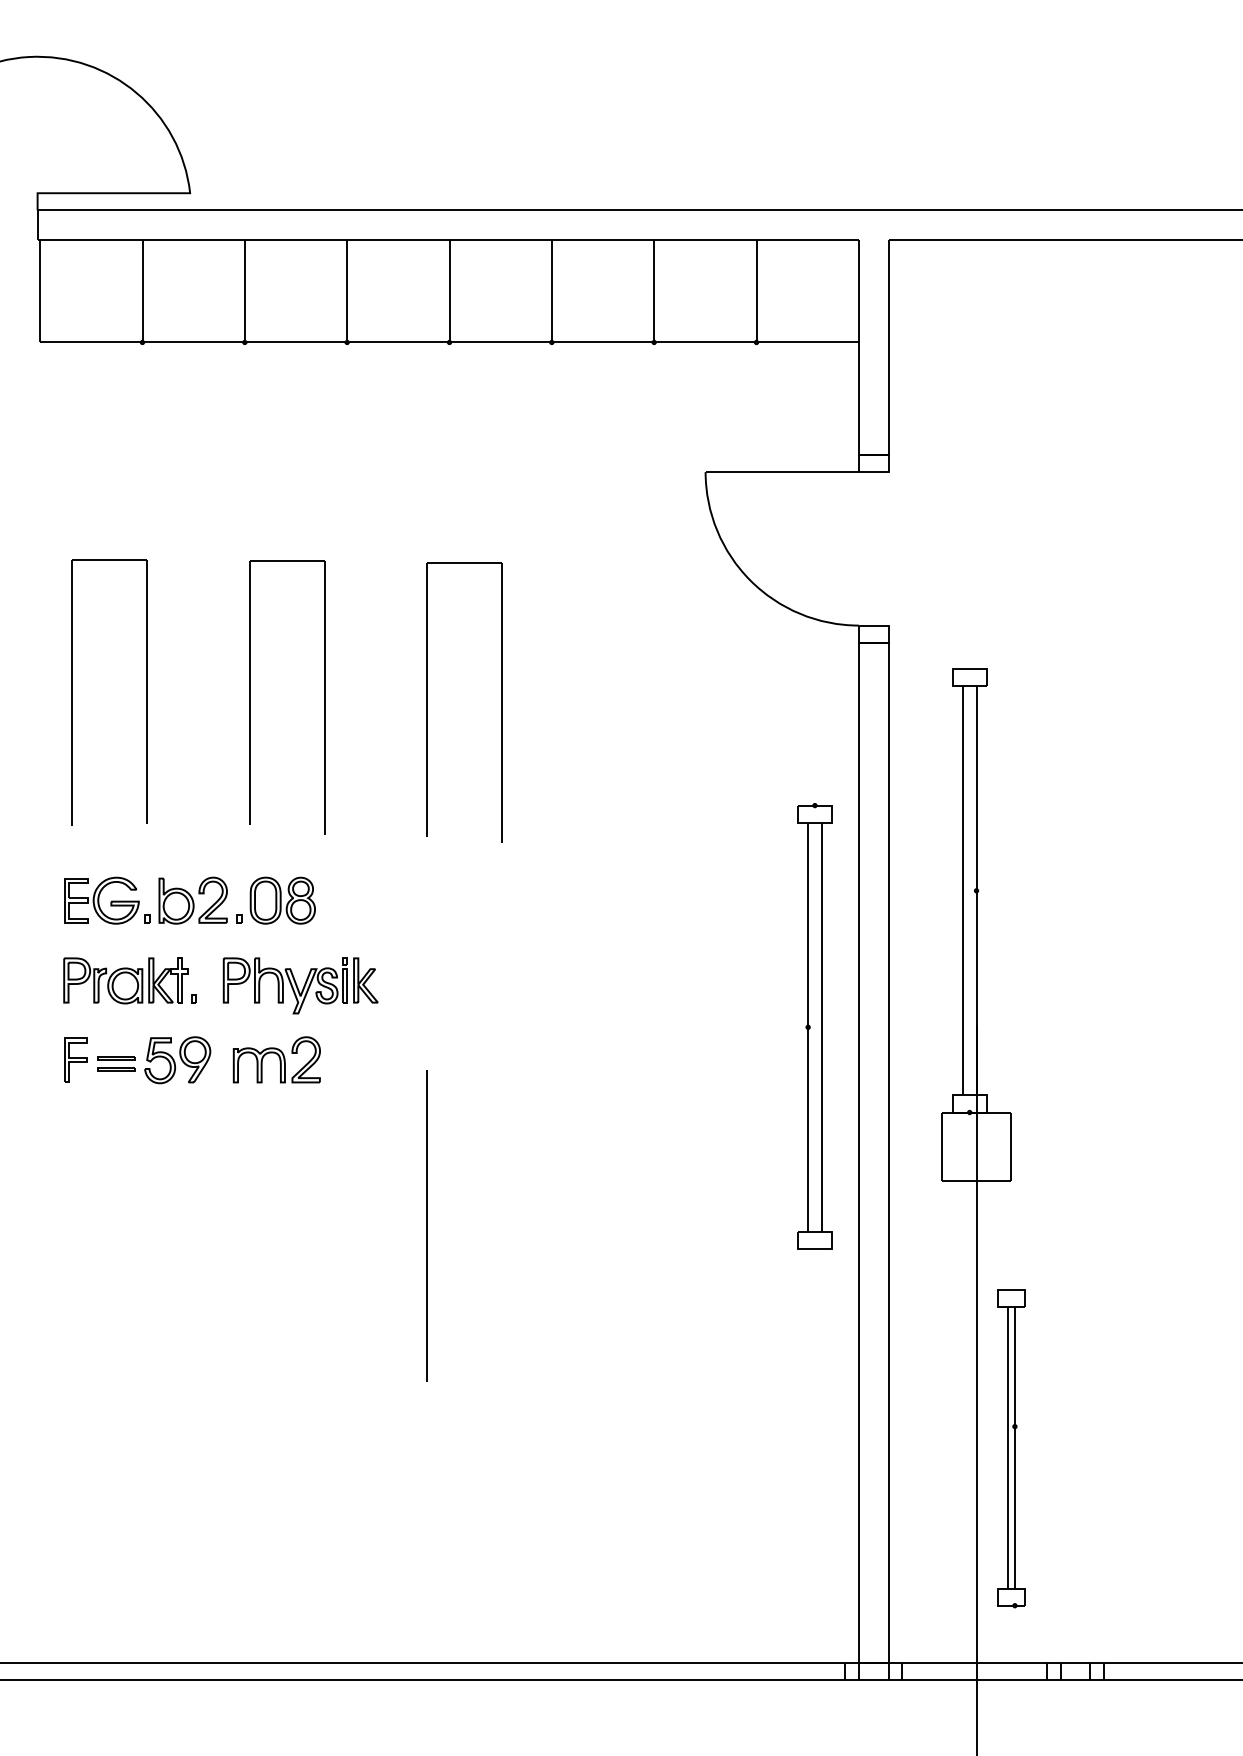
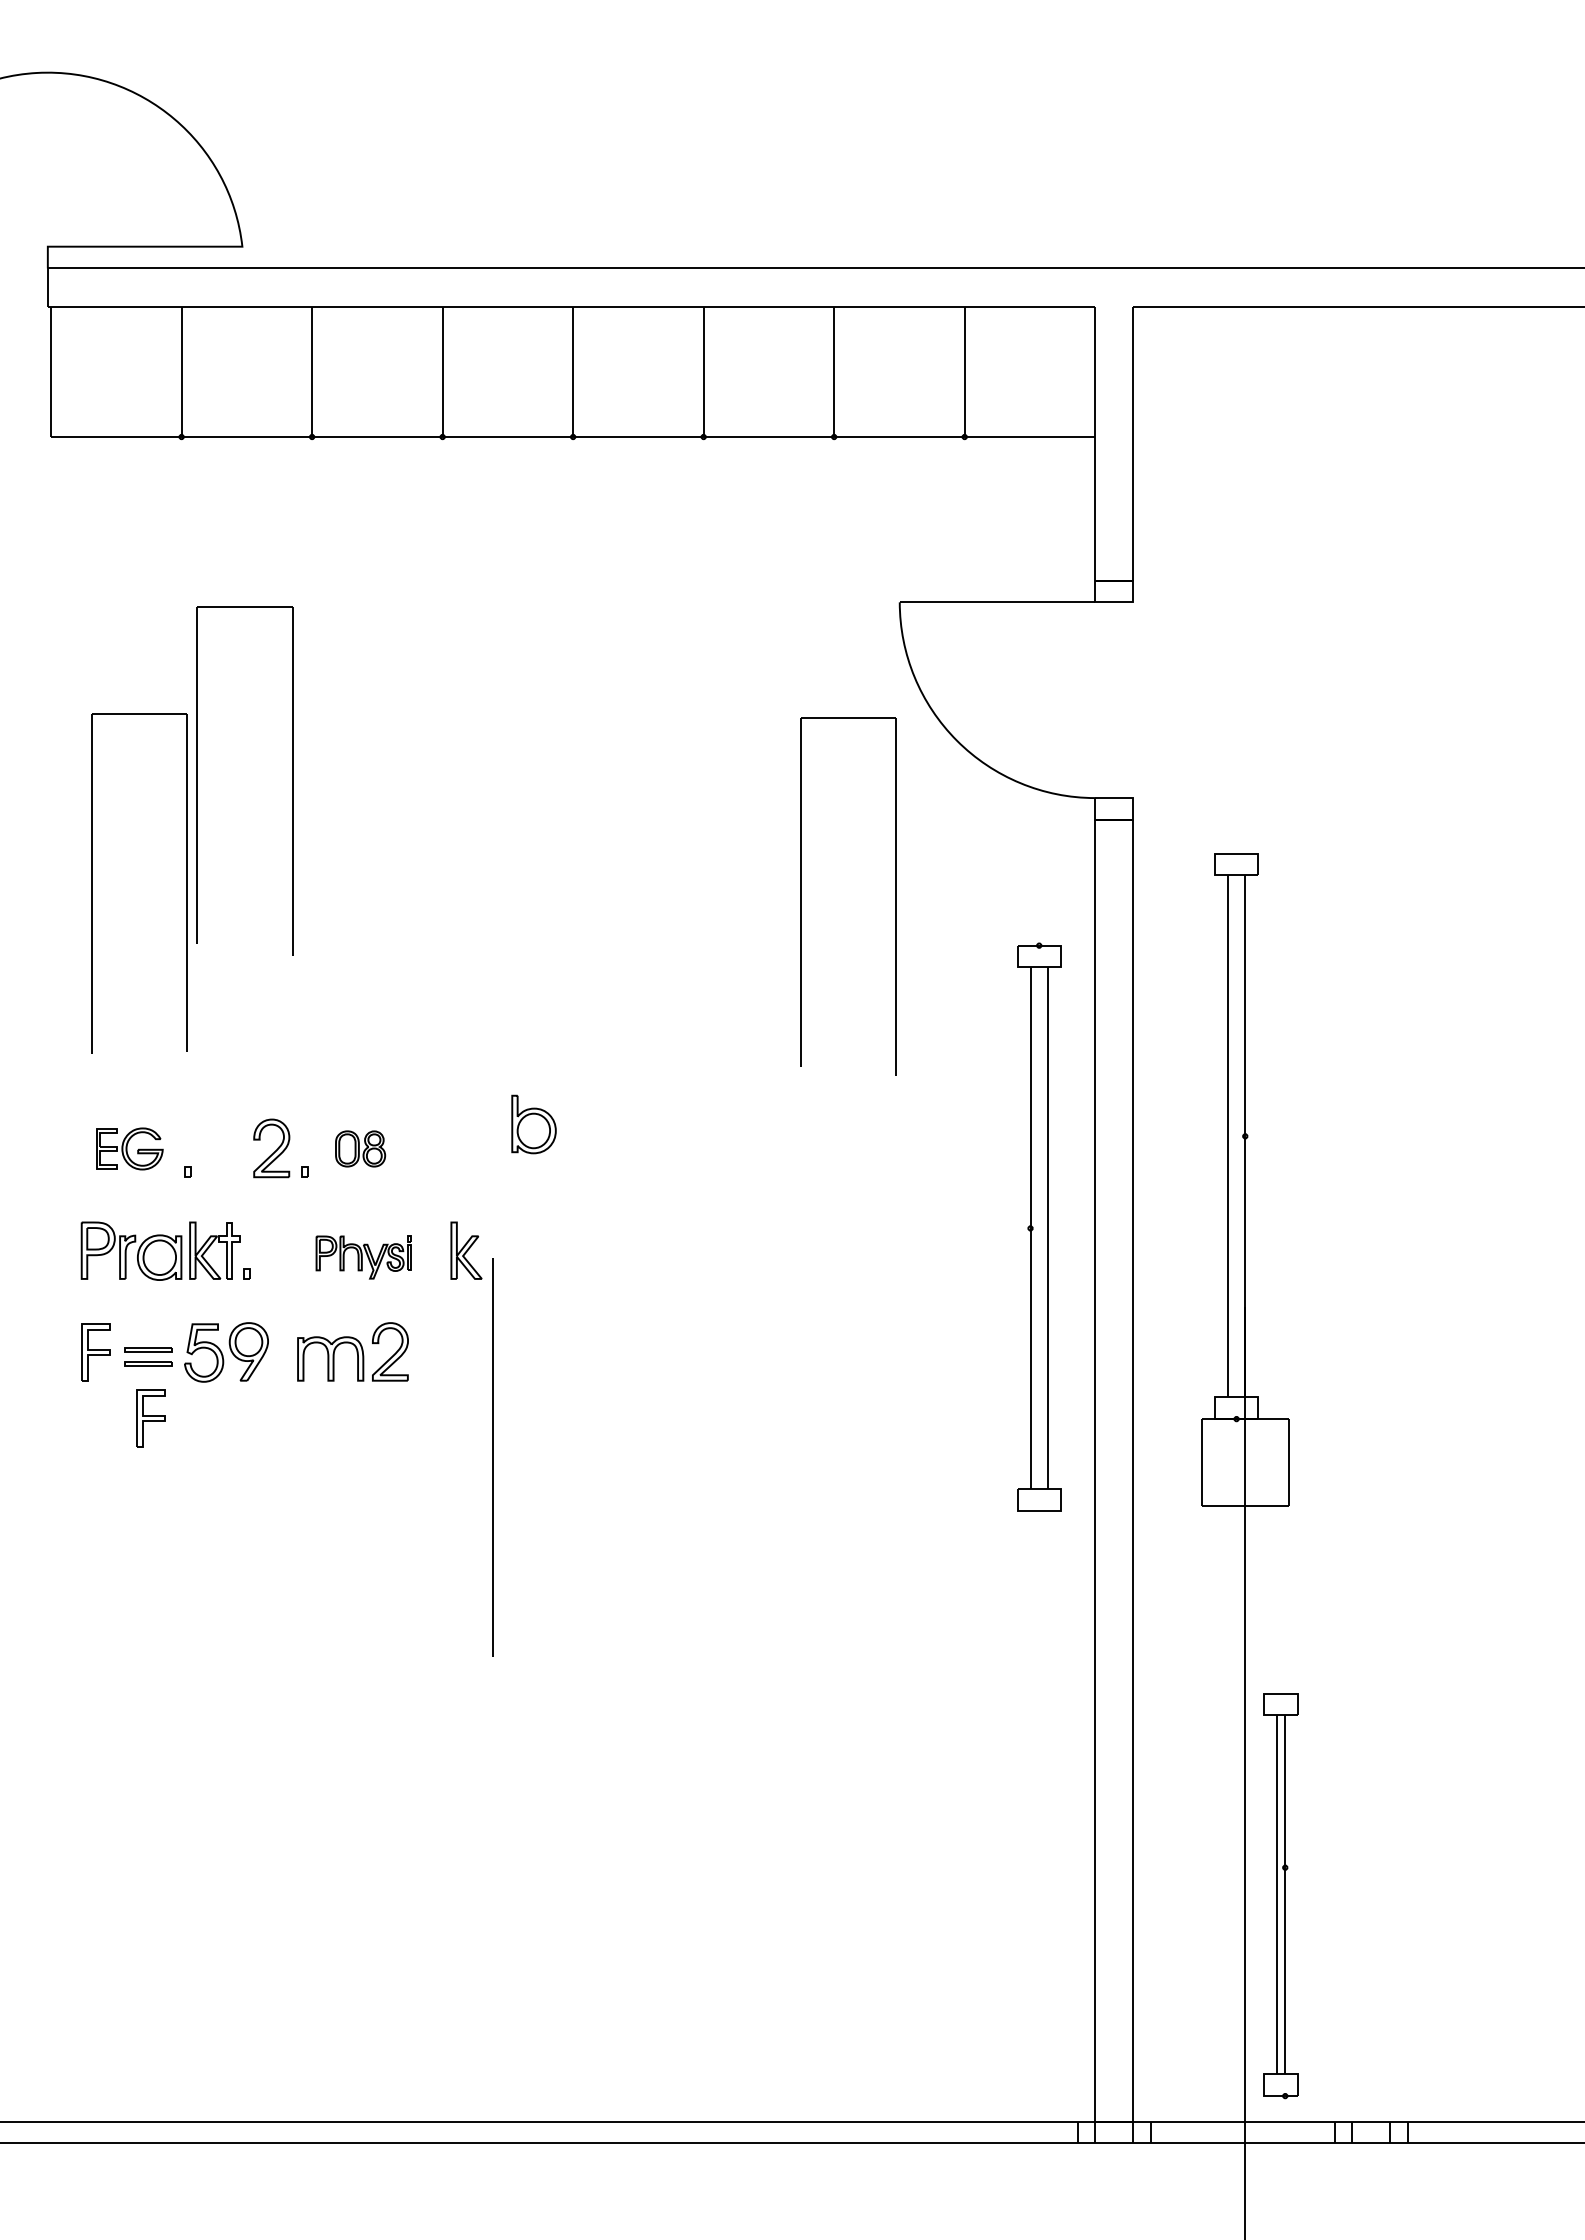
part: (249, 697) -> (197, 780), moved
part: (427, 702) -> (801, 896), moved
part: (101, 900) -> (129, 1148), size x0.7
part: (282, 900) -> (360, 1148), size x0.6
part: (176, 901) -> (533, 1124), moved
part: (285, 985) -> (363, 1257), size x0.6
part: (815, 1025) -> (1039, 1226), moved
part: (118, 1112) -> (150, 1418), added
line: (427, 1225) -> (492, 1457), moved
part: (1011, 1449) -> (1280, 1896), moved

